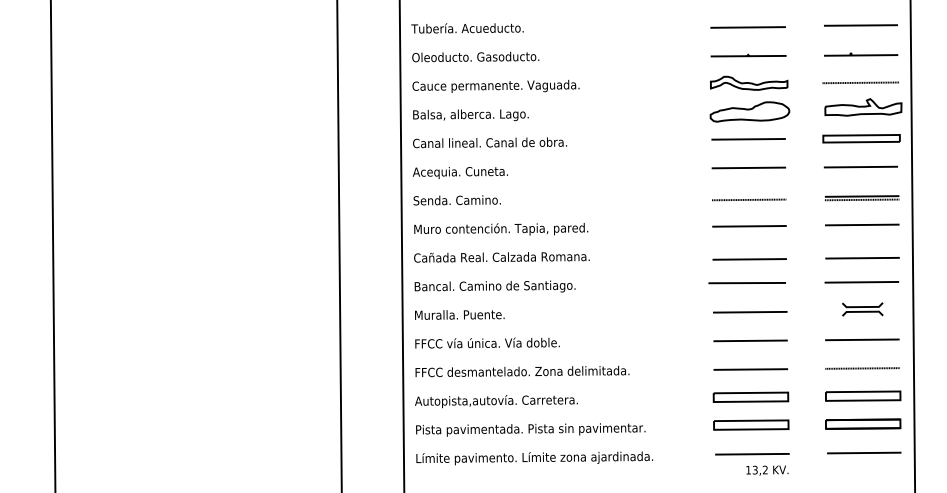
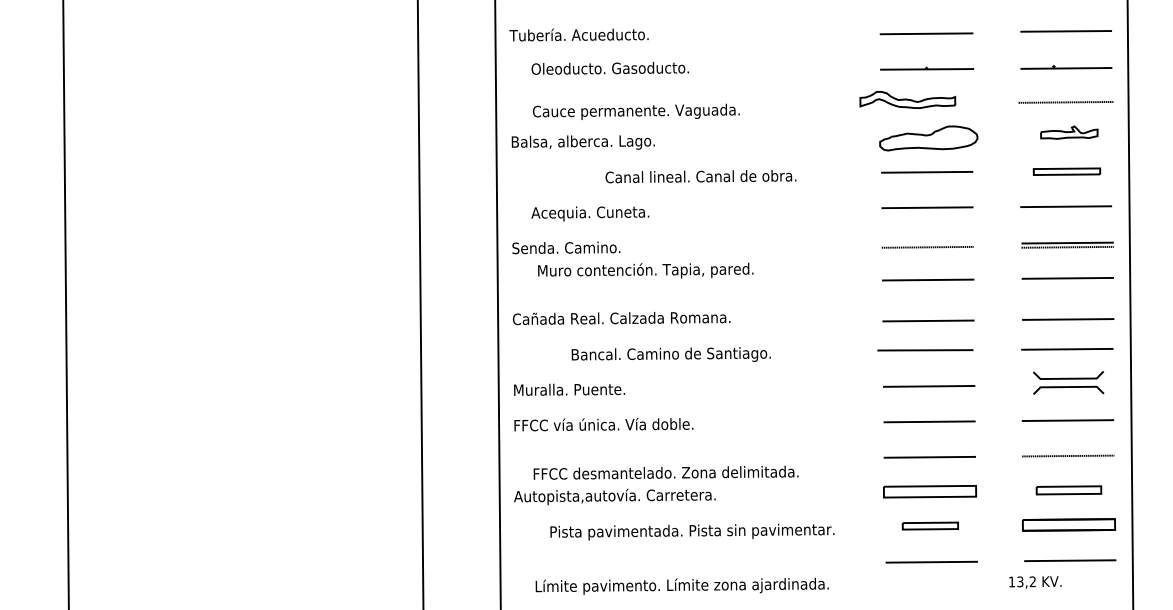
text: (475, 57) -> (609, 68), moved
part: (748, 82) -> (907, 99), moved
text: (496, 86) -> (636, 111), moved
part: (863, 107) -> (1069, 132), size x0.6
part: (861, 138) -> (1066, 171), size x0.7
text: (489, 142) -> (700, 176), moved
text: (460, 172) -> (590, 213), moved
text: (500, 229) -> (645, 270), moved
text: (494, 286) -> (670, 354), moved
part: (862, 309) -> (1067, 382), size x1.4
text: (521, 371) -> (665, 472), moved
part: (862, 396) -> (1068, 490), size x0.7
part: (751, 424) -> (930, 525), size x0.6
text: (530, 429) -> (692, 531), moved
text: (534, 457) -> (681, 585), moved
text: (767, 470) -> (1035, 582), moved

